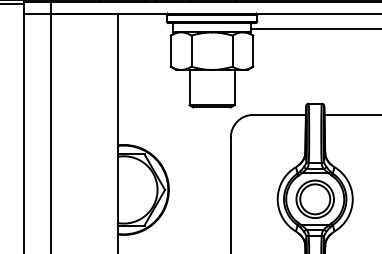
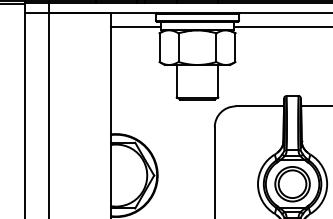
line: (145, 28) -> (136, 26), added

